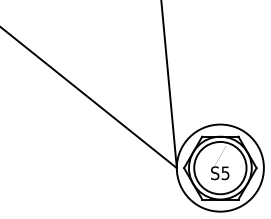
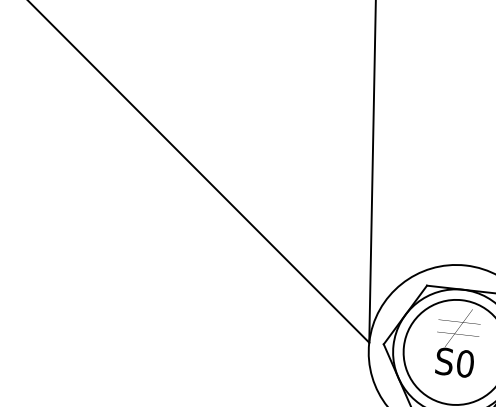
text: (225, 173) -> (465, 364), S5 -> S0

